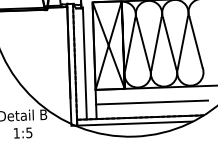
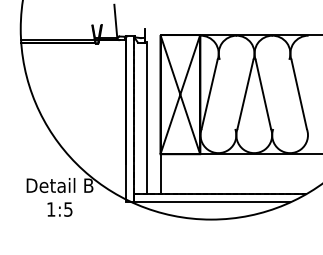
line: (183, 42) -> (281, 94), removed
line: (143, 44) -> (227, 94), removed
line: (152, 102) -> (236, 174), removed

